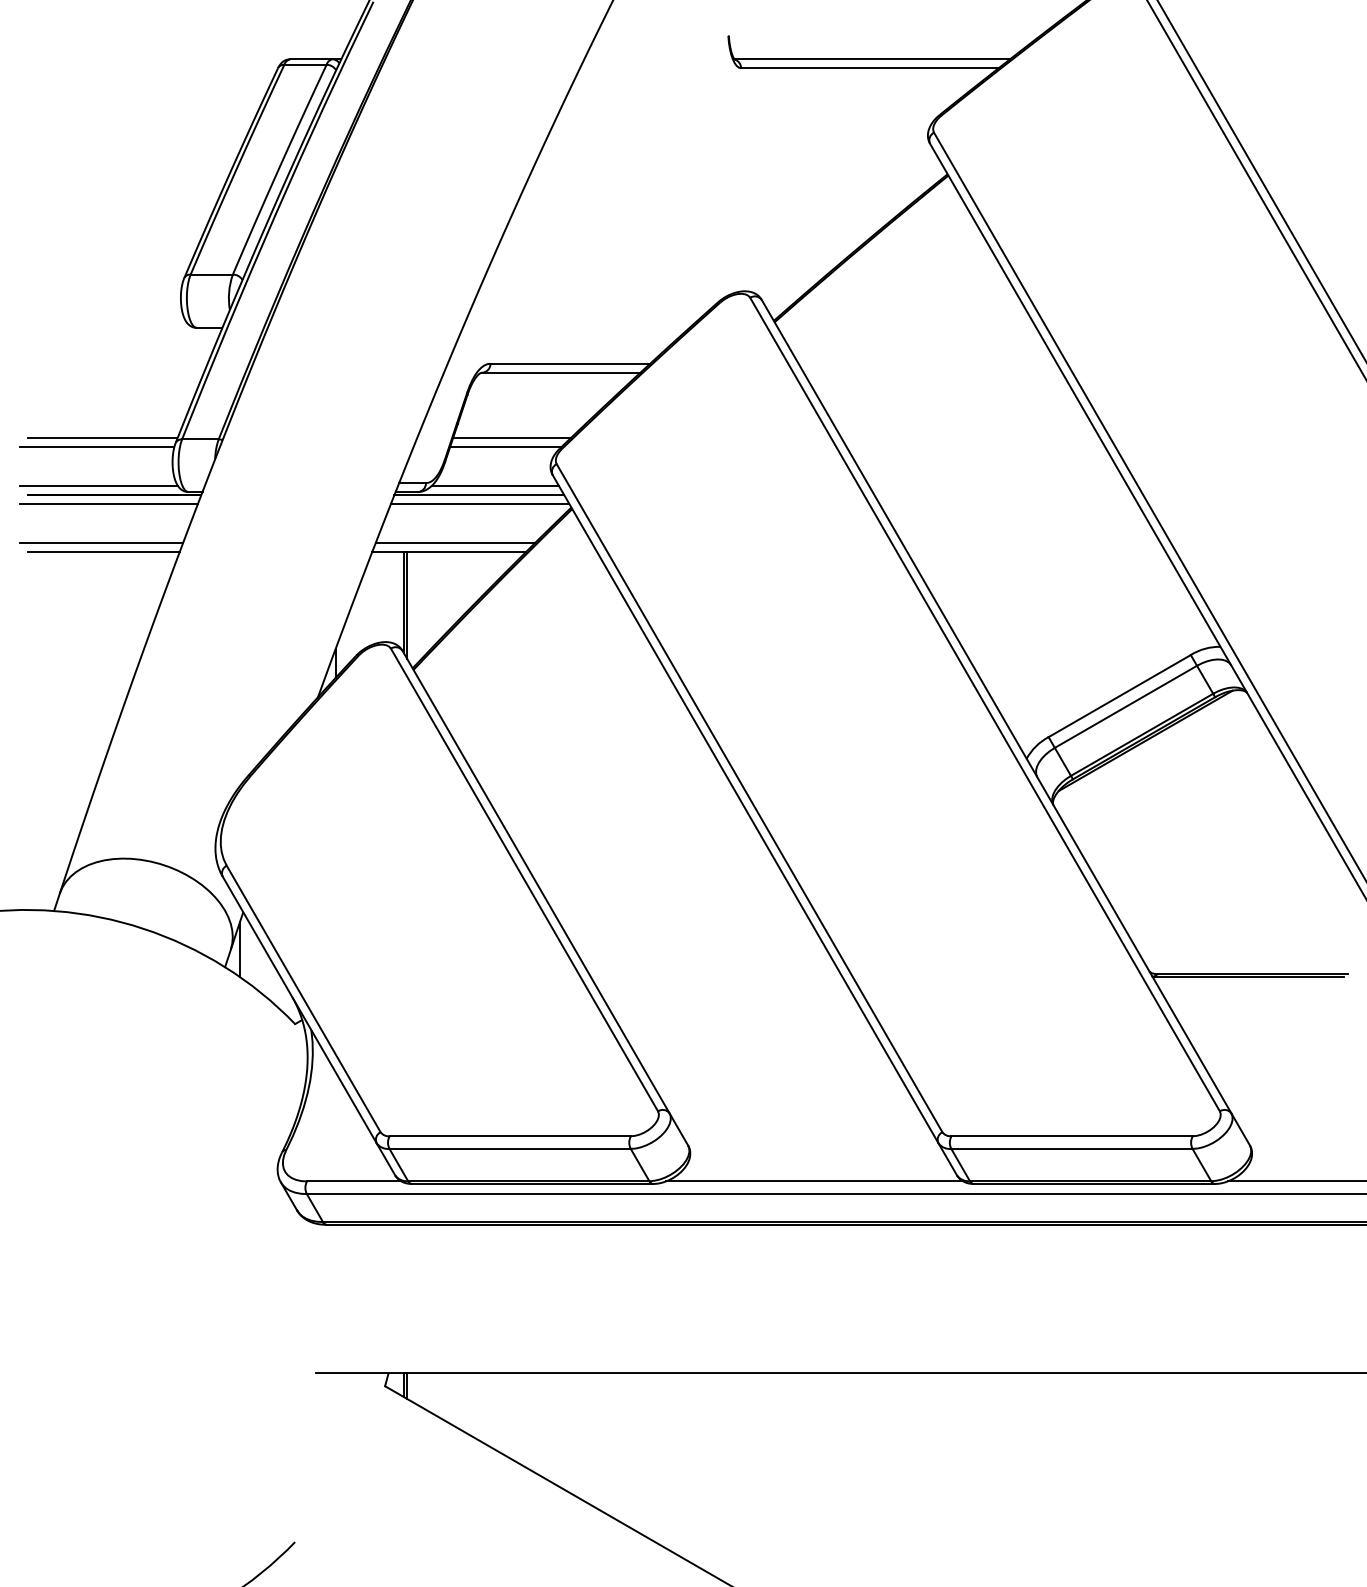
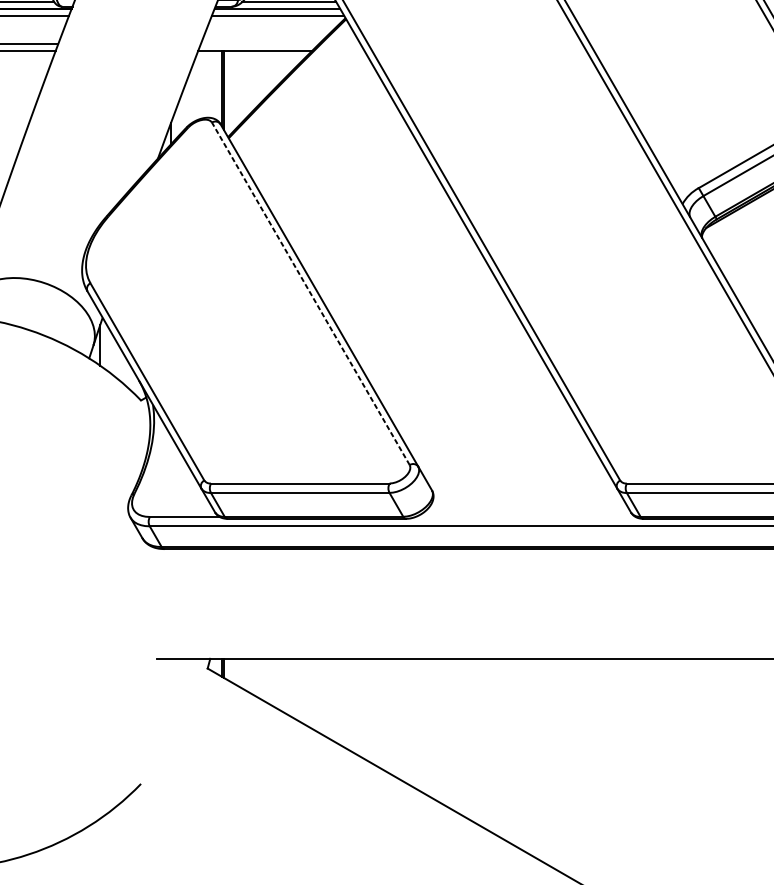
line: (455, 542) -> (259, 44), removed
line: (524, 879) -> (310, 293), solid -> dashed
line: (814, 1181) -> (525, 517), removed

